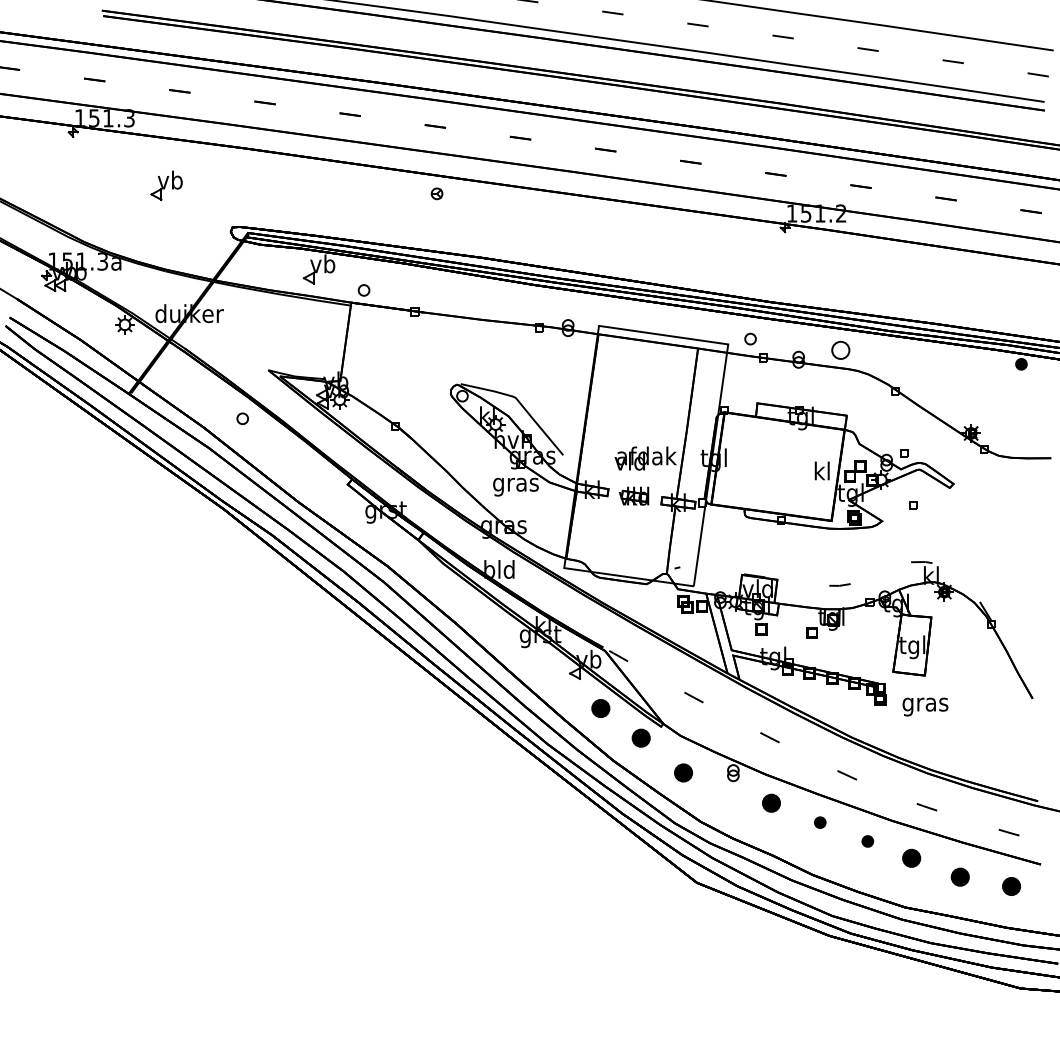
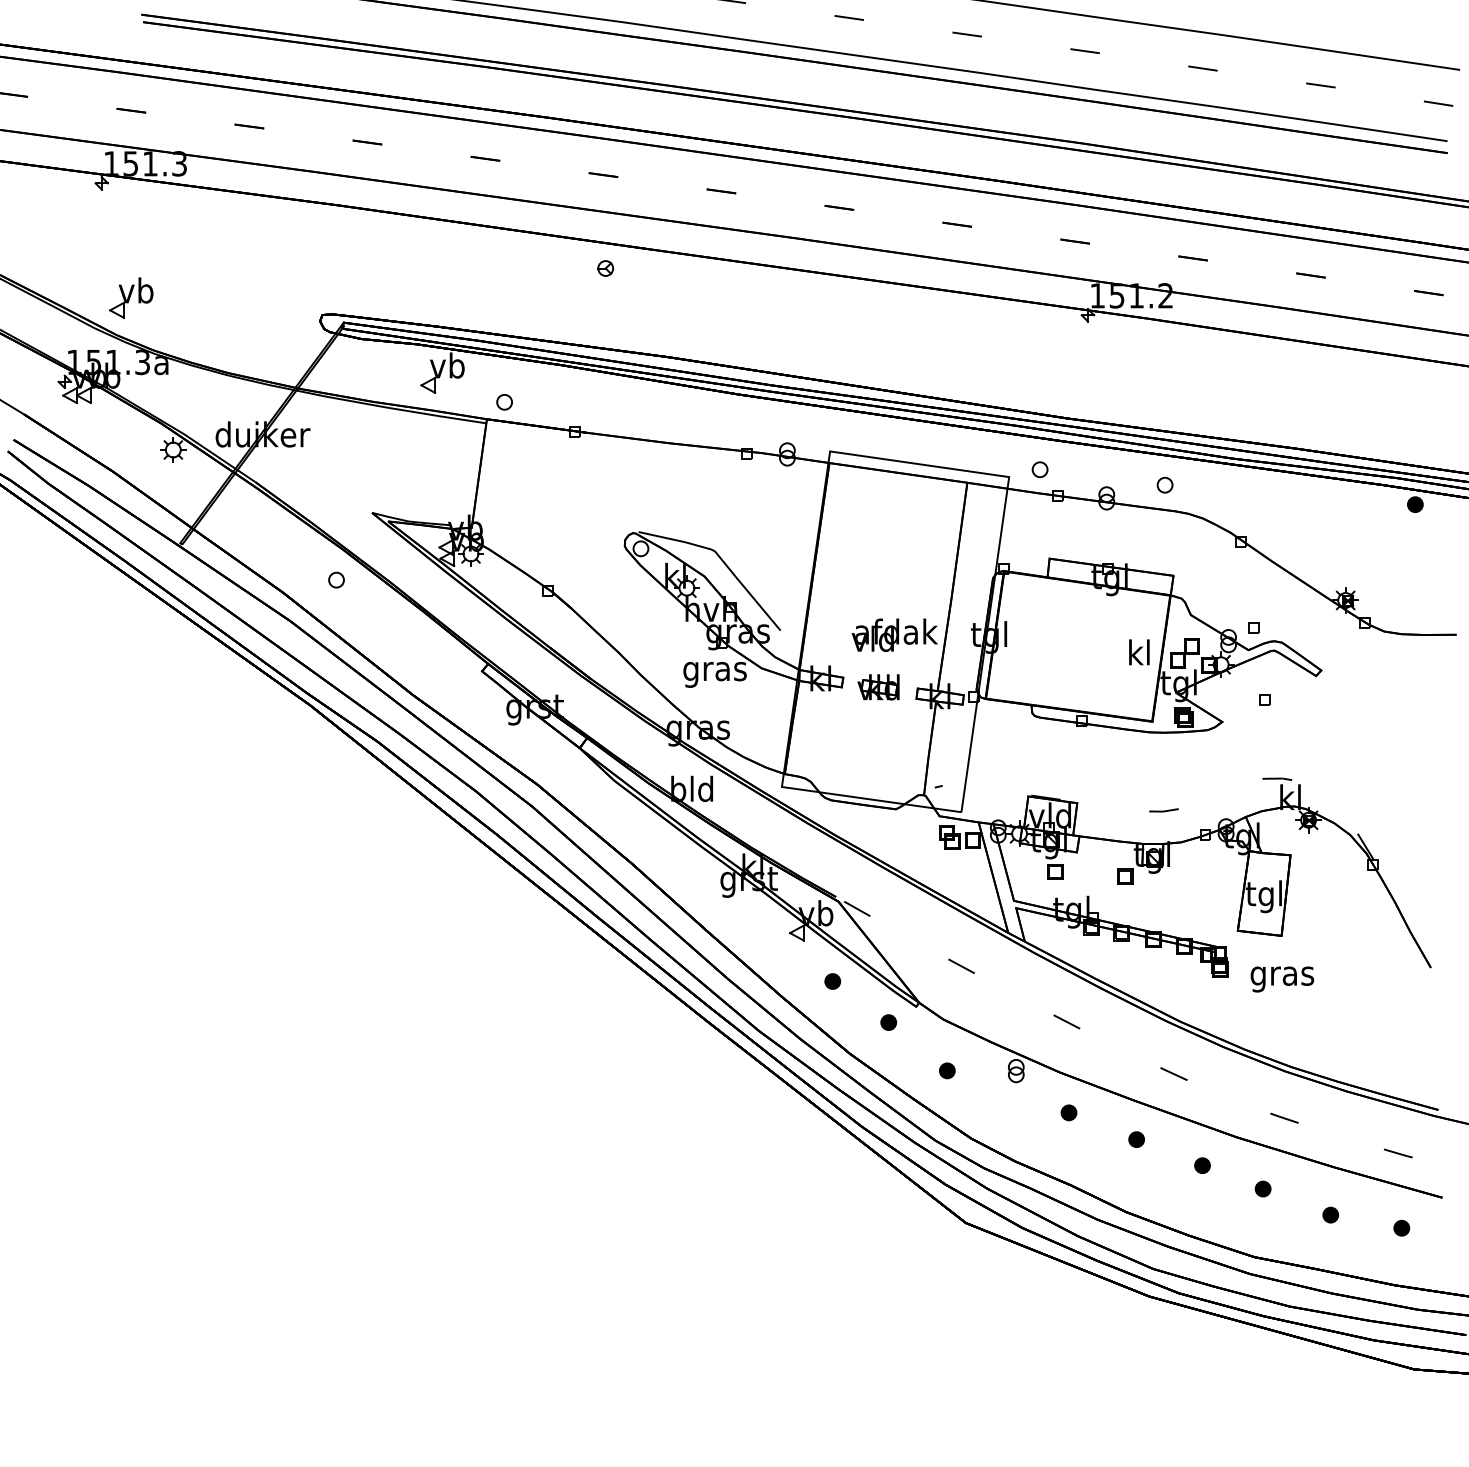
part: (166, 185) -> (131, 297), moved
part: (840, 349) -> (1164, 484), size x0.62
part: (600, 708) -> (832, 981), size x0.62
part: (641, 738) -> (888, 1022), size x0.62
part: (683, 772) -> (947, 1070), size x0.62
part: (771, 803) -> (1068, 1112), size x0.62
part: (911, 857) -> (1262, 1188), size x0.62
part: (960, 876) -> (1330, 1214), size x0.62
part: (1011, 886) -> (1401, 1228), size x0.62

